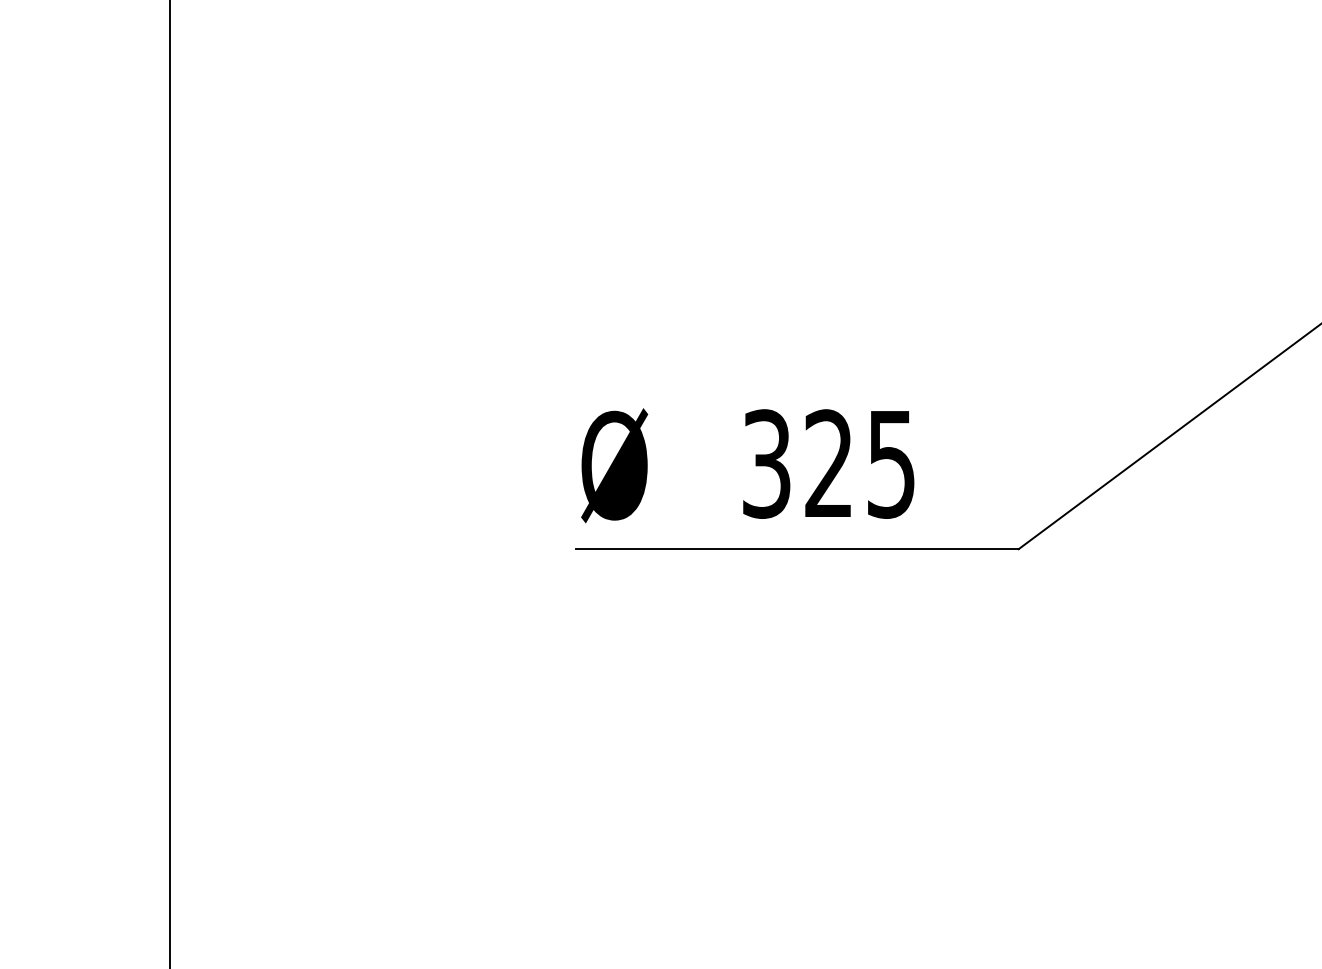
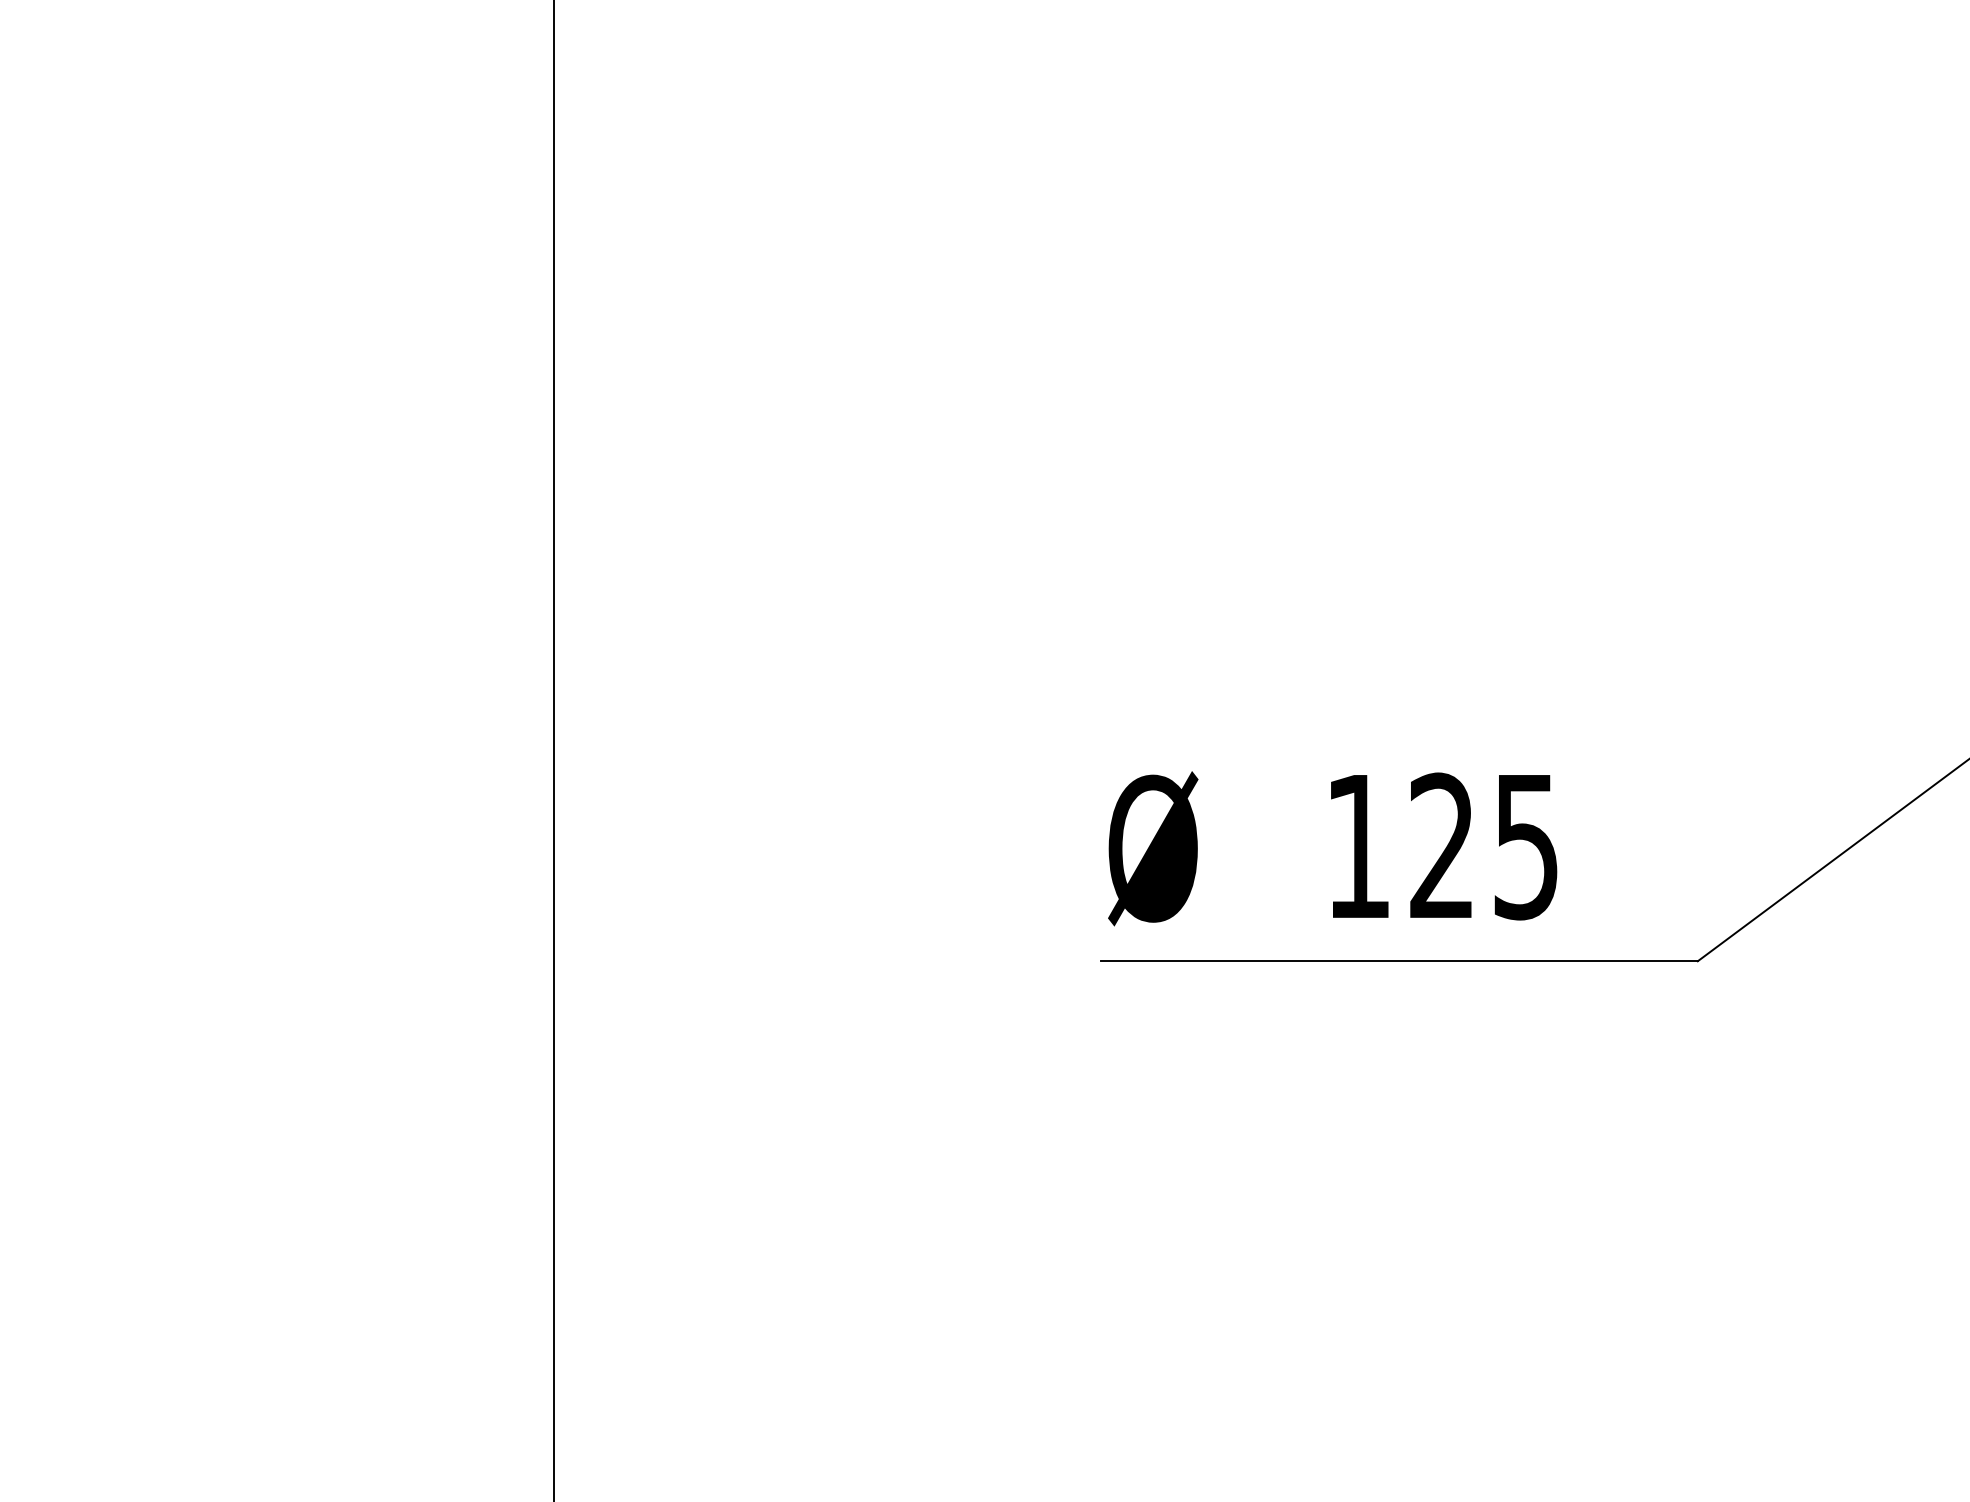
text: (766, 464) -> (1357, 846), 325 -> 125

